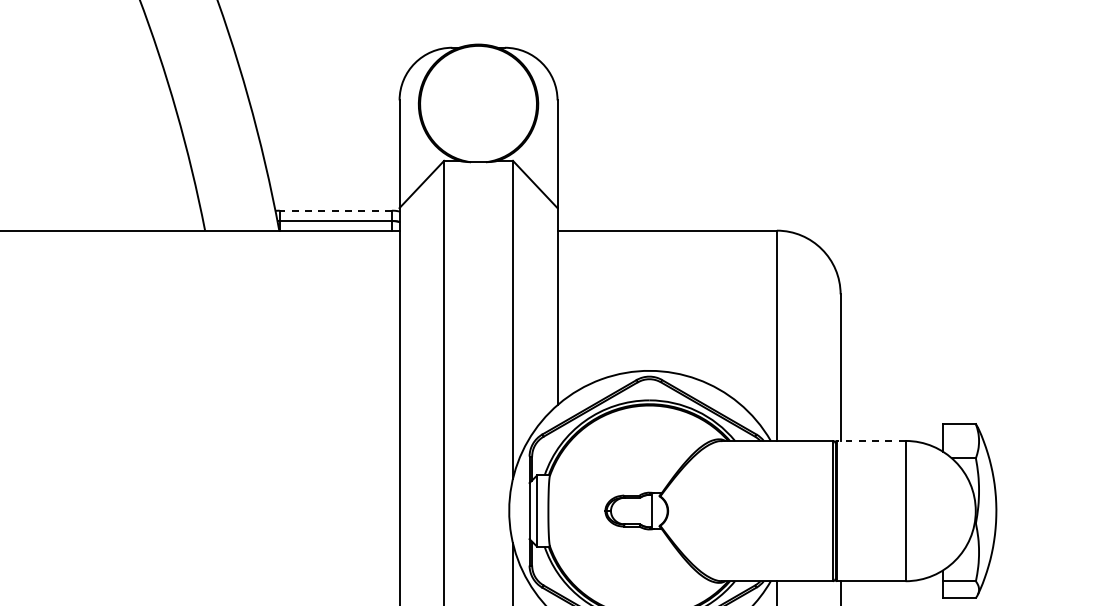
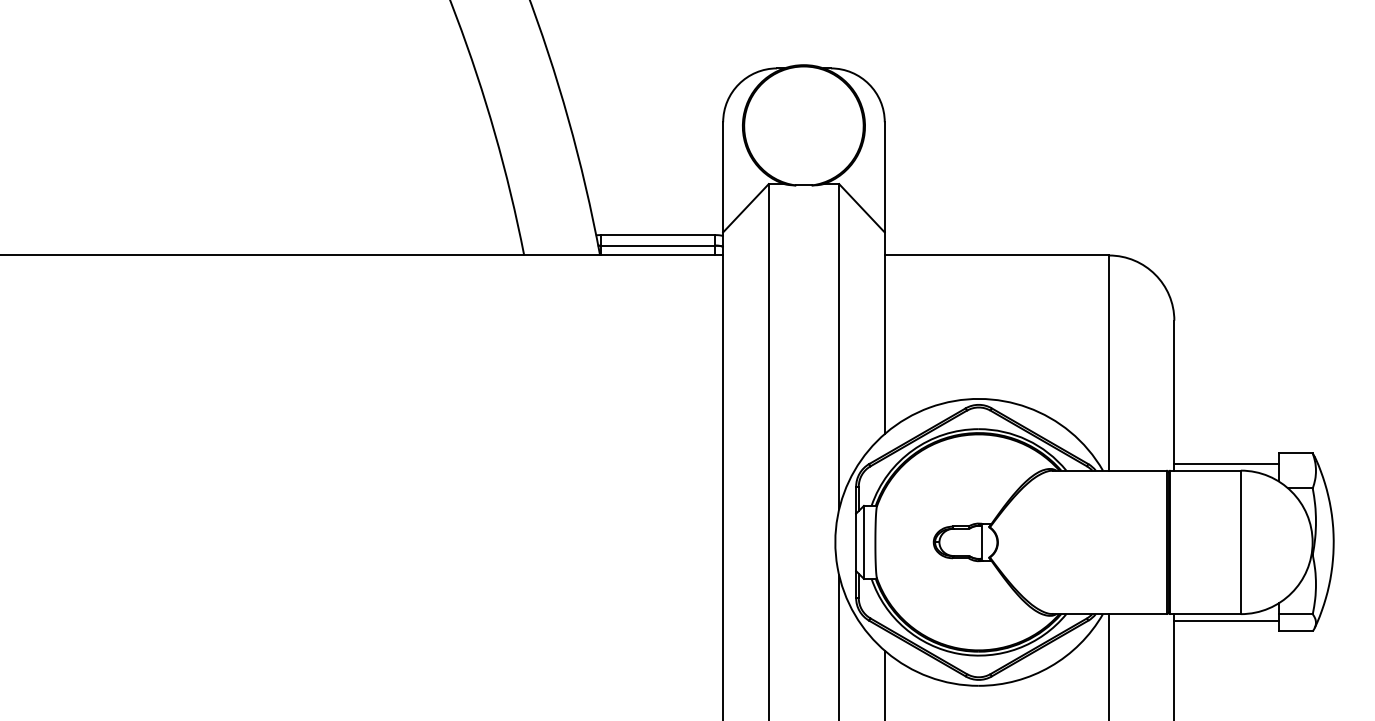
line: (335, 211) -> (657, 235), dashed -> solid
line: (891, 434) -> (1226, 464), added
line: (871, 440) -> (1205, 470), dashed -> solid
line: (891, 587) -> (1226, 620), added

